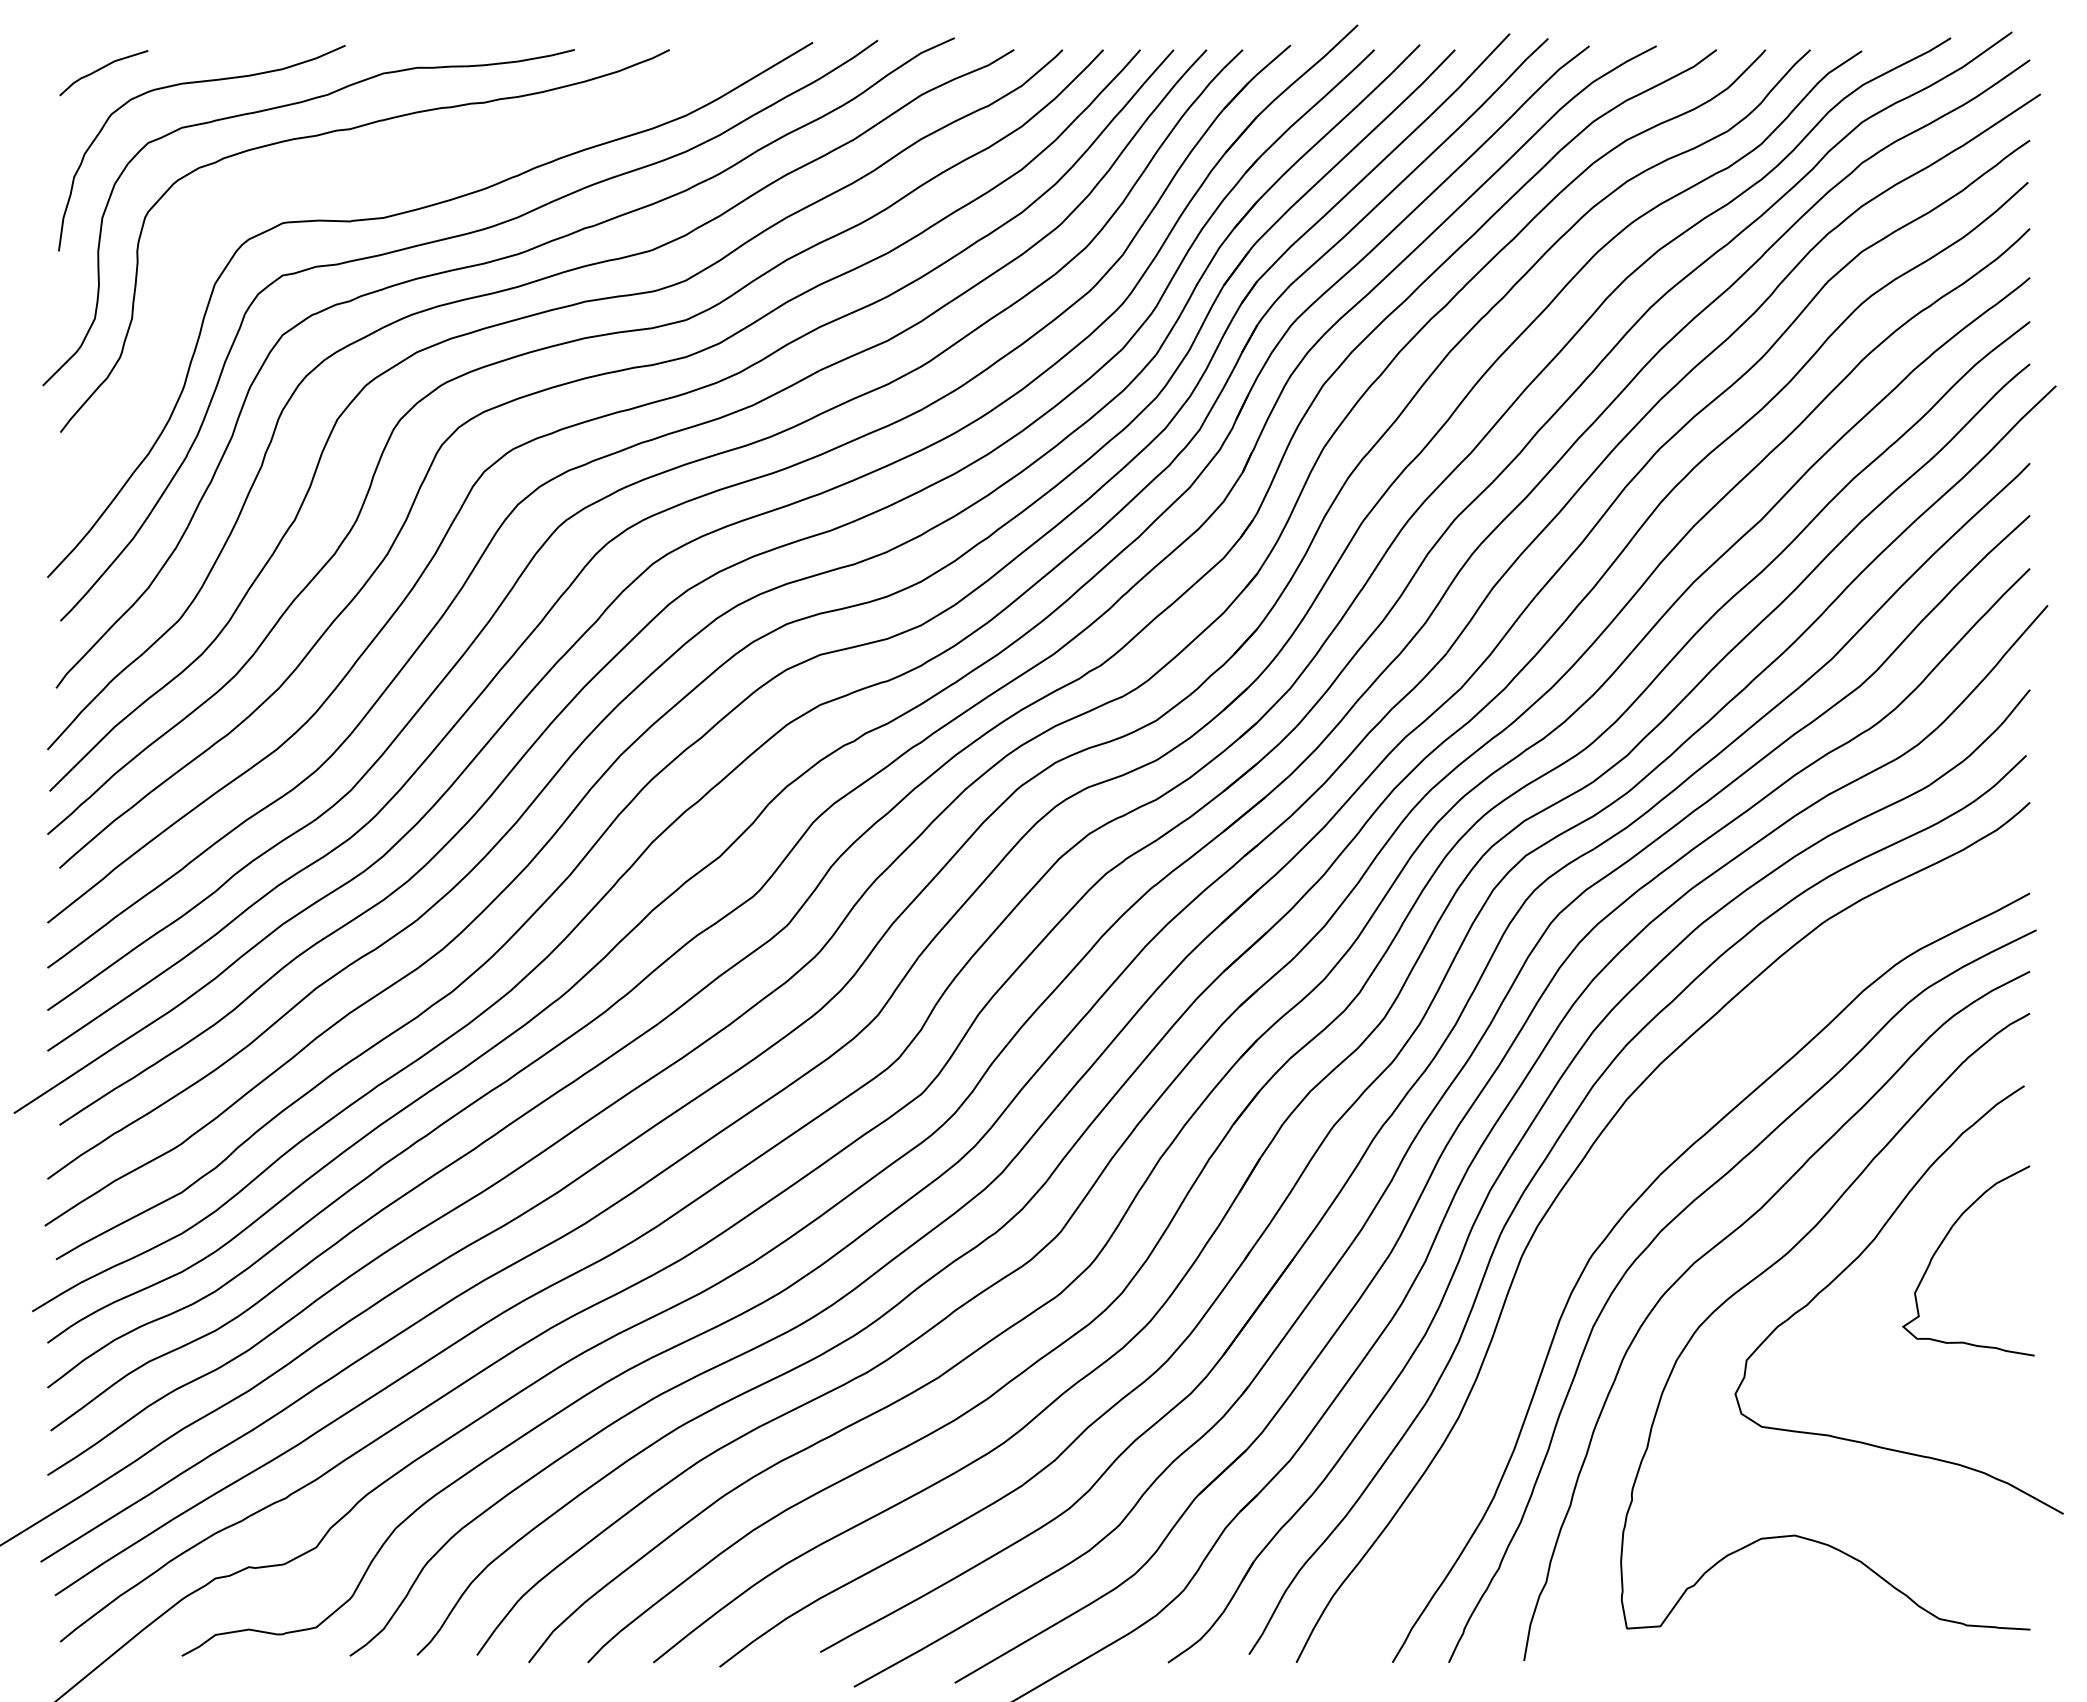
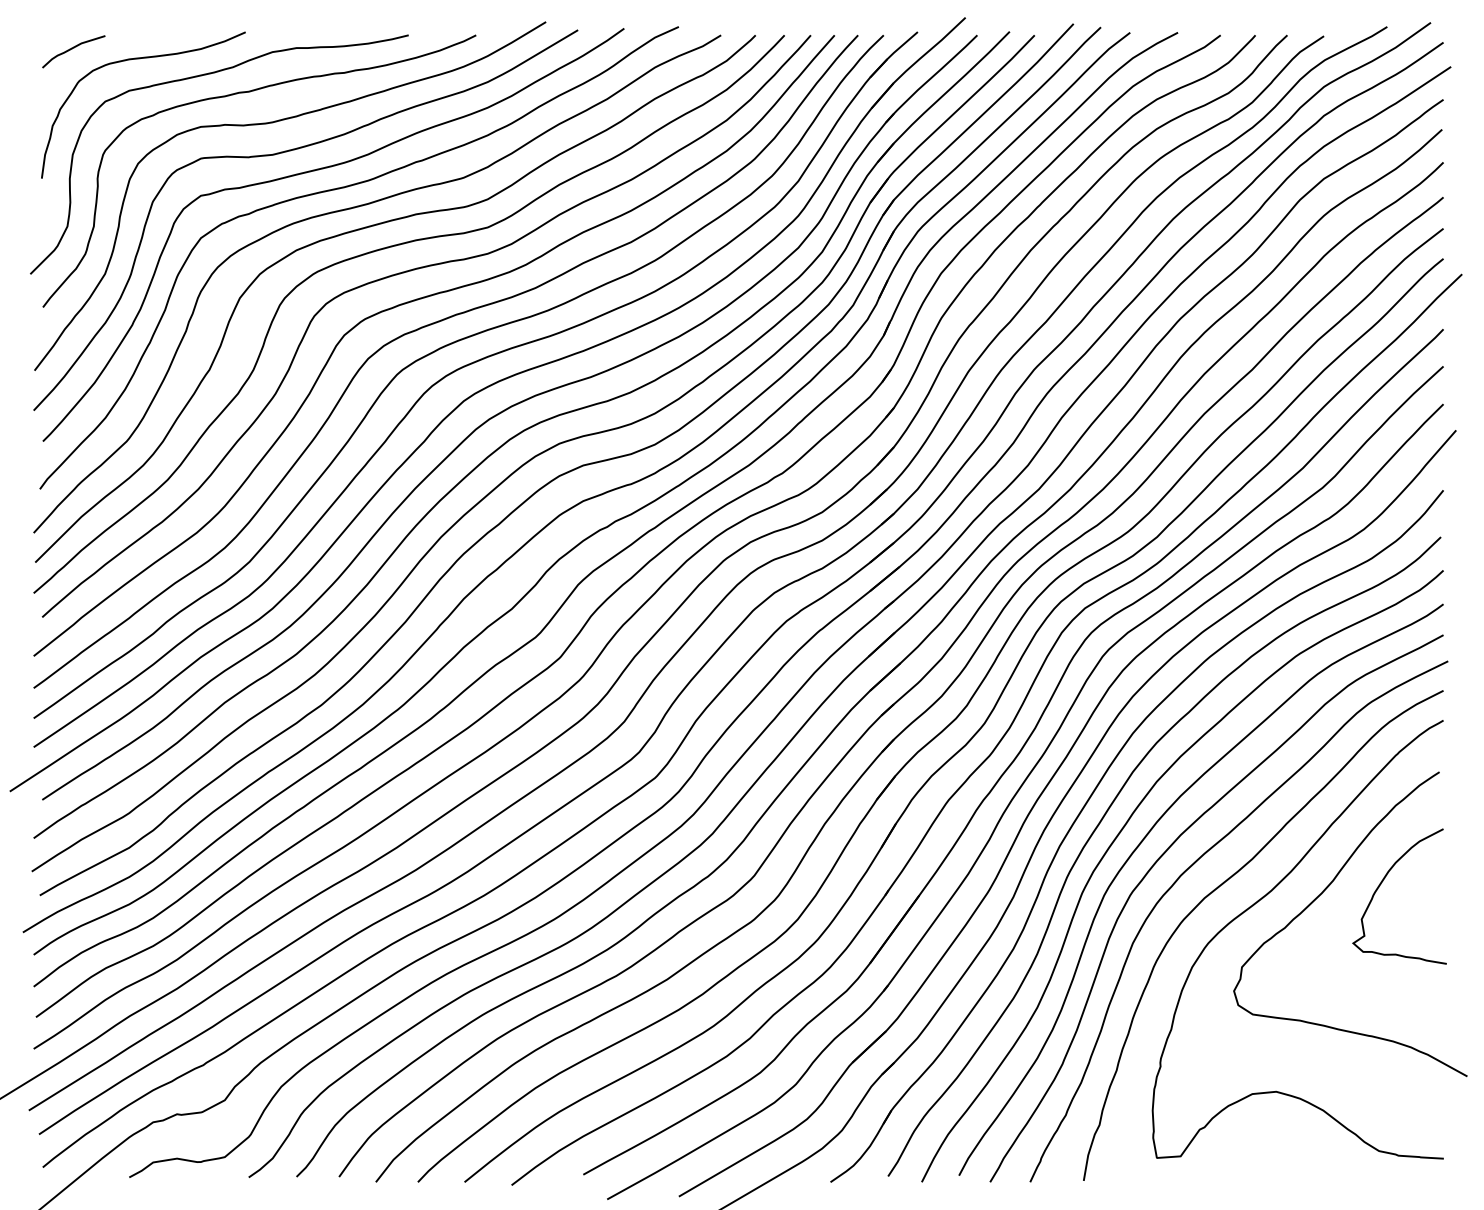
curve: (383, 173) -> (272, 123), added
curve: (1607, 1183) -> (1143, 841), added

